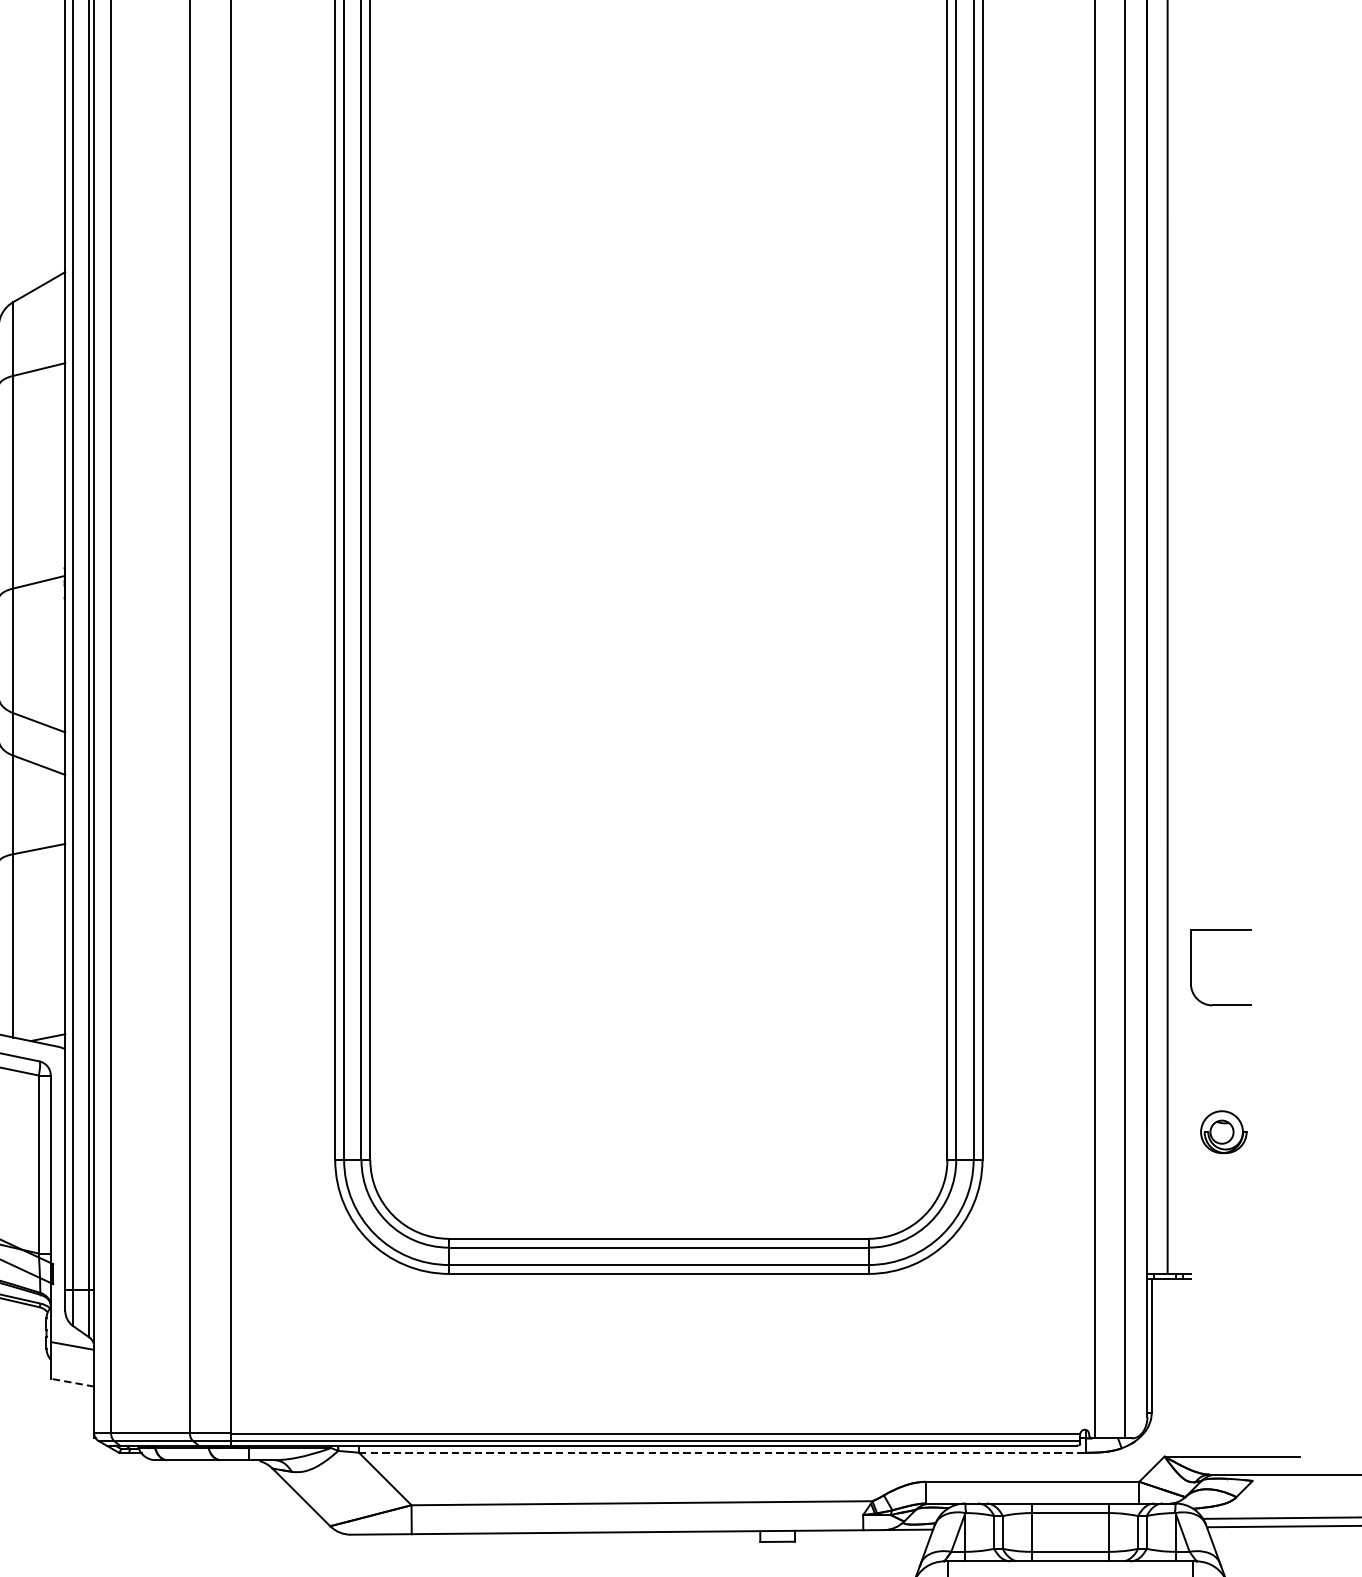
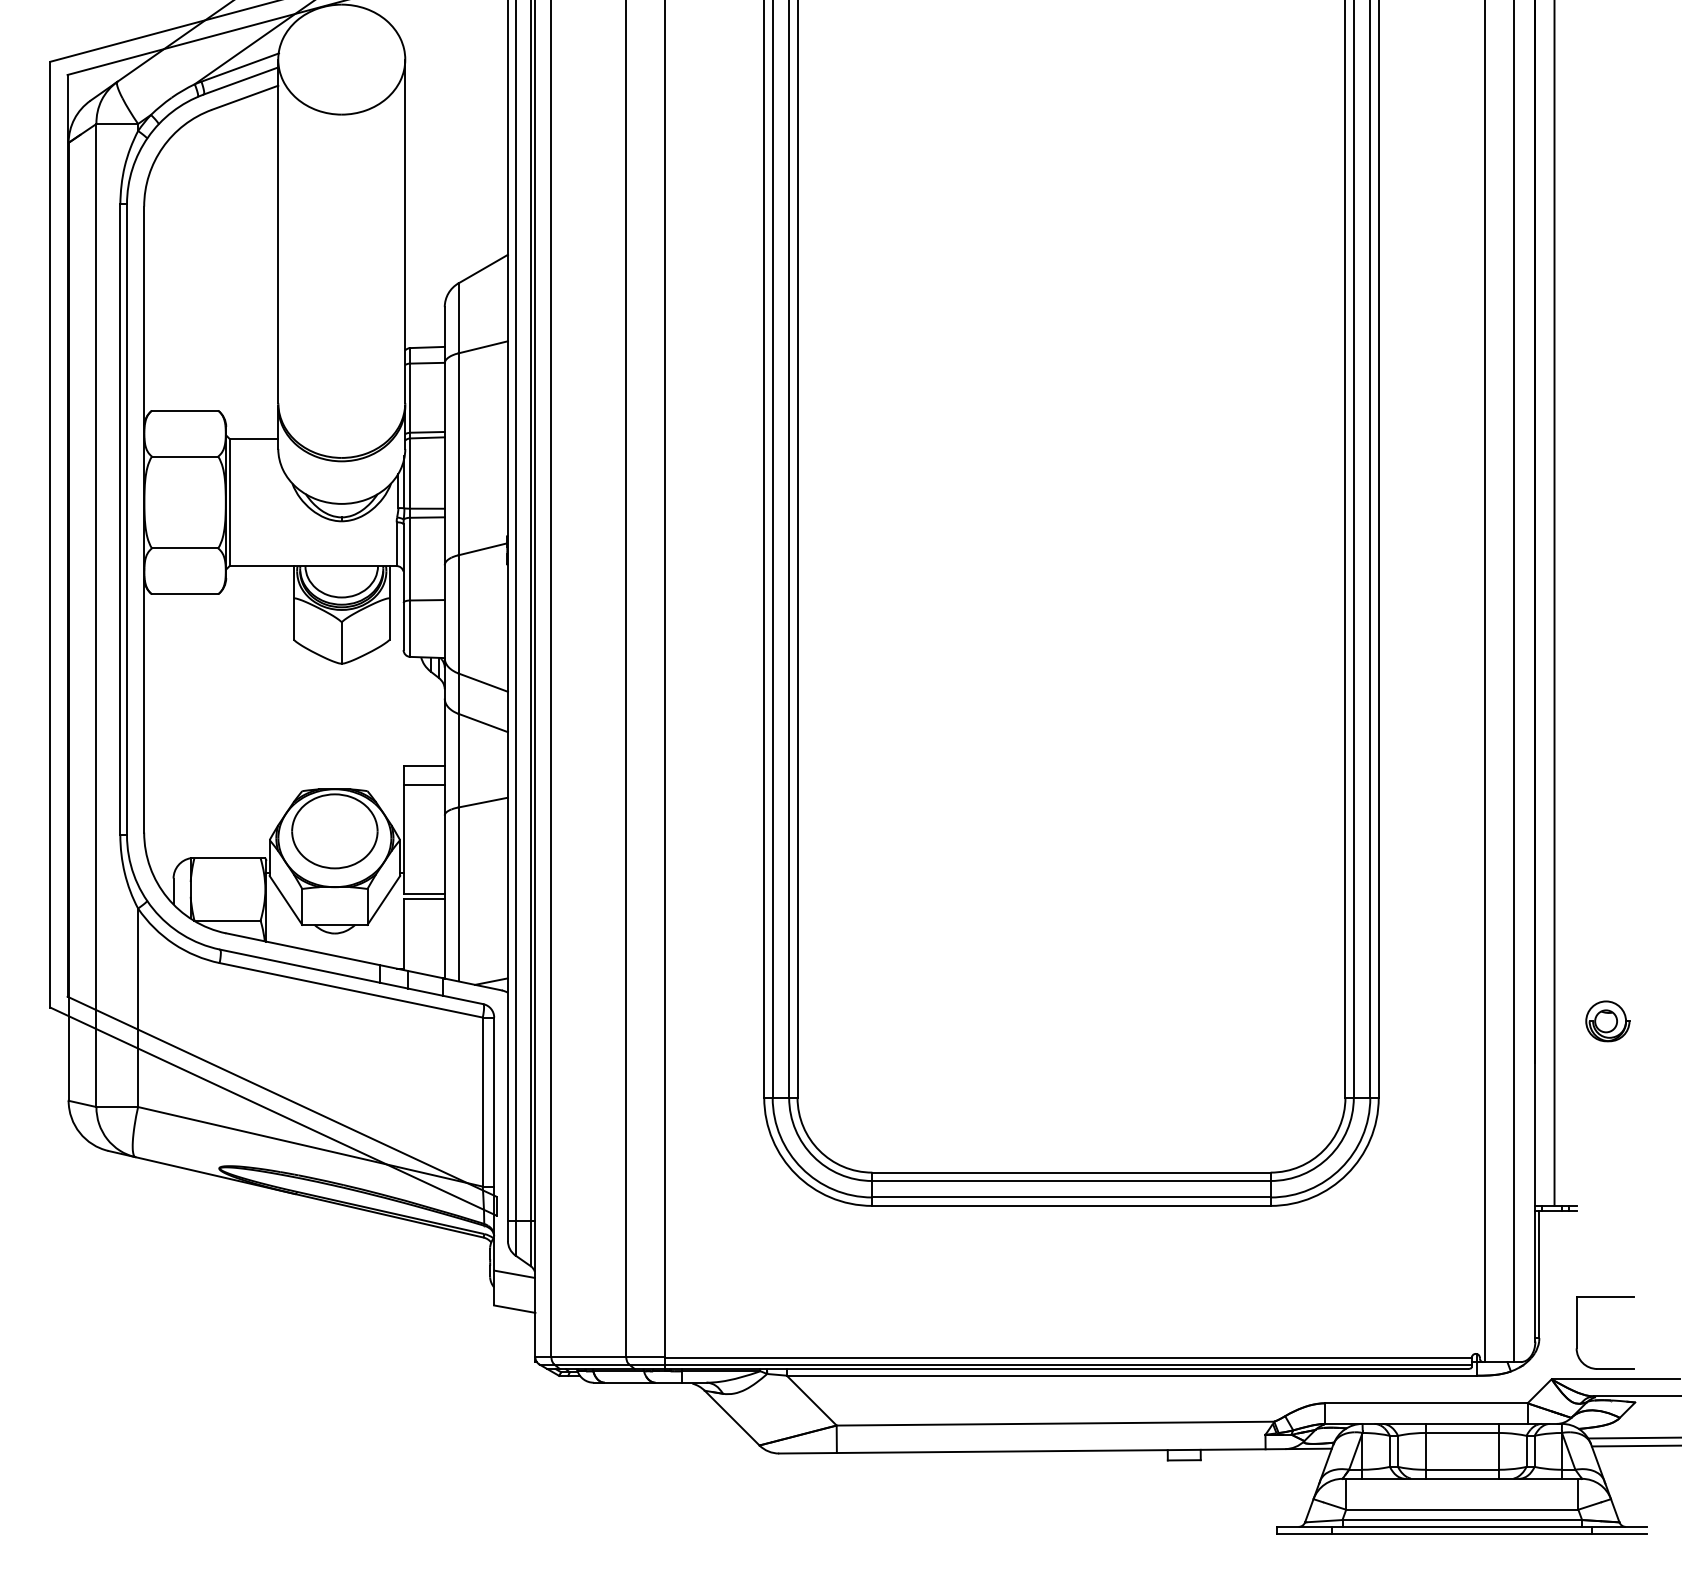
part: (1191, 966) -> (1577, 1332), moved
part: (1223, 1132) -> (1607, 1021), moved
line: (72, 1383) -> (514, 1309), dashed -> solid
line: (722, 1452) -> (1131, 1375), dashed -> solid

